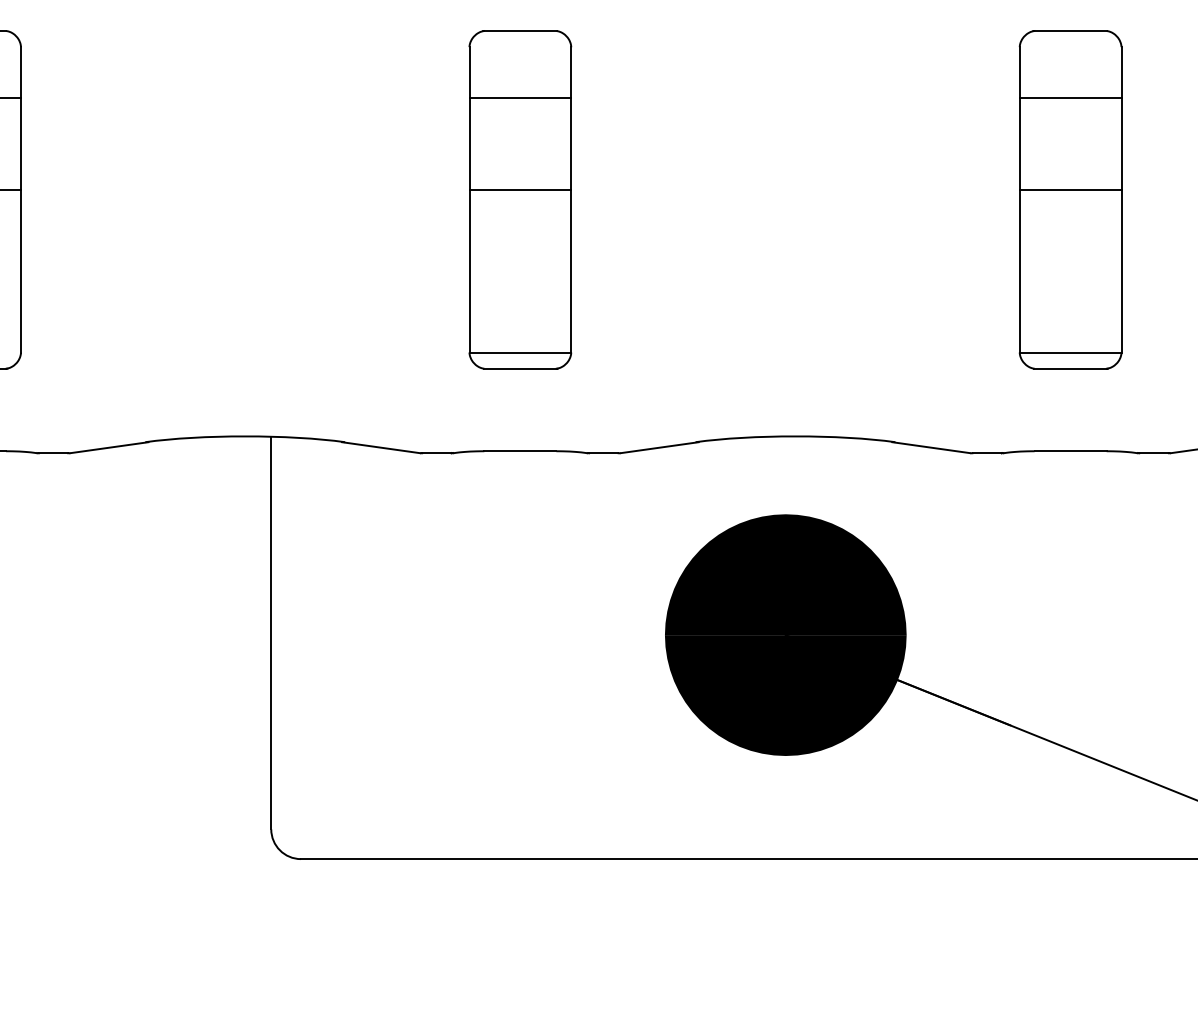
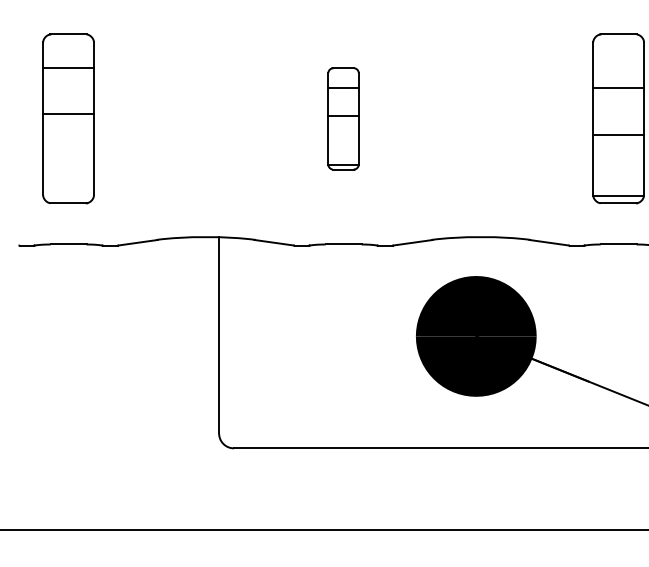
line: (1070, 97) -> (618, 87), moved
line: (1070, 189) -> (618, 134), moved
part: (520, 199) -> (343, 118), size x0.6

